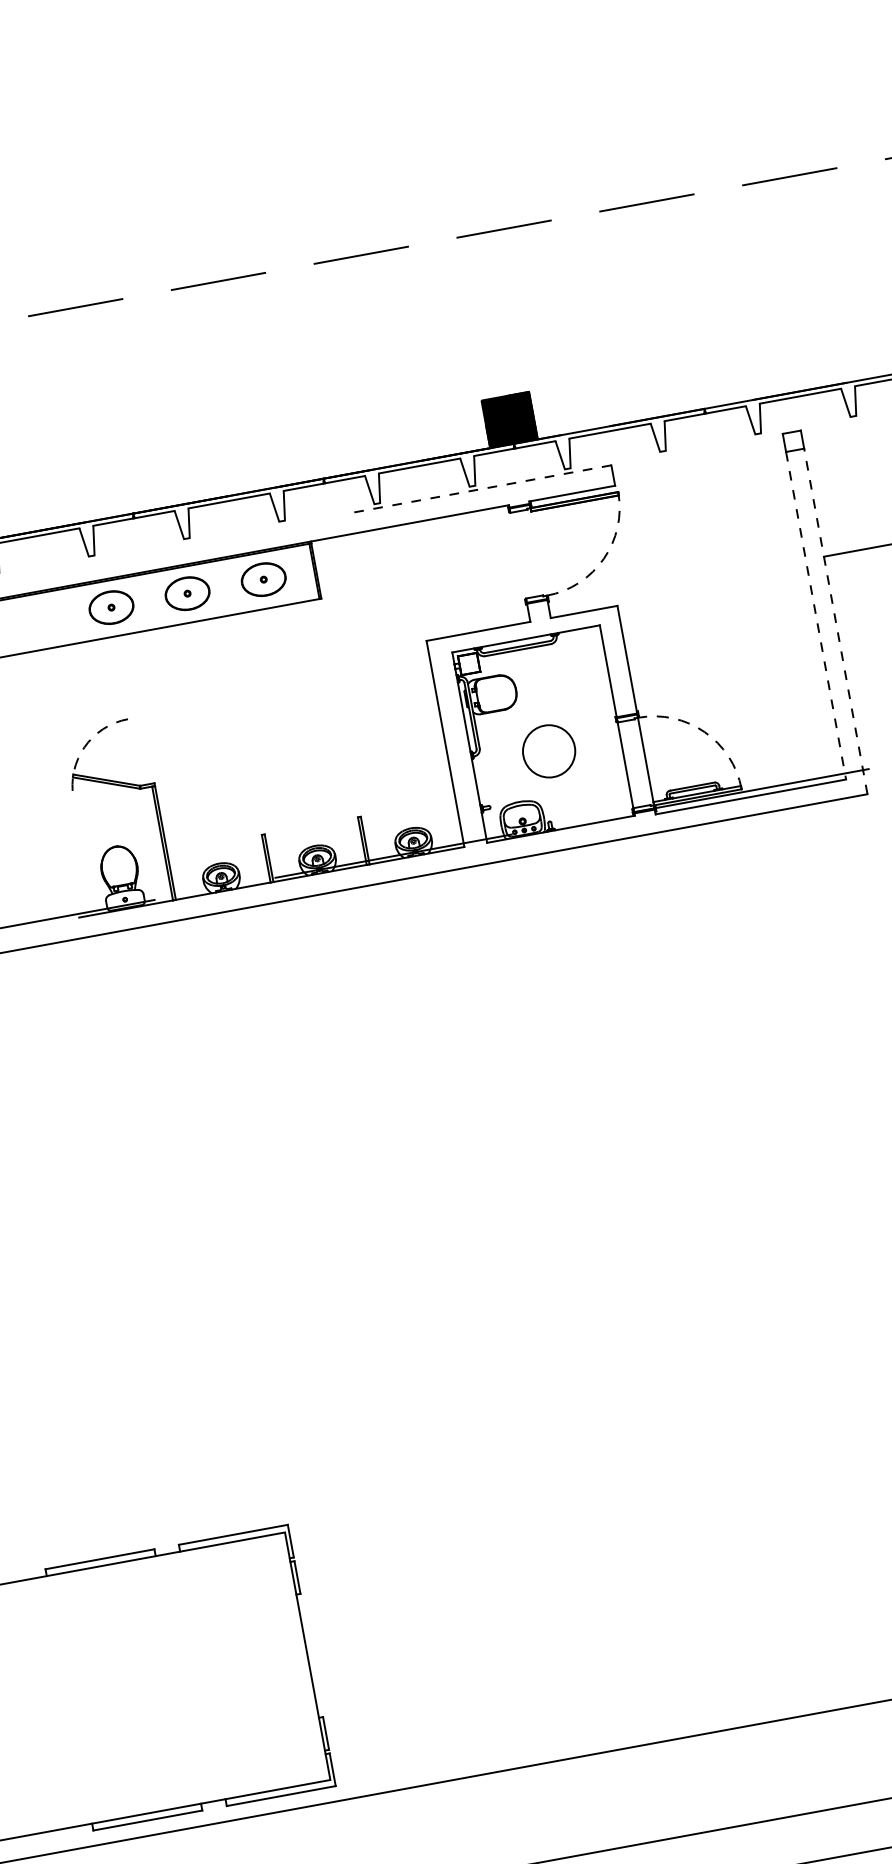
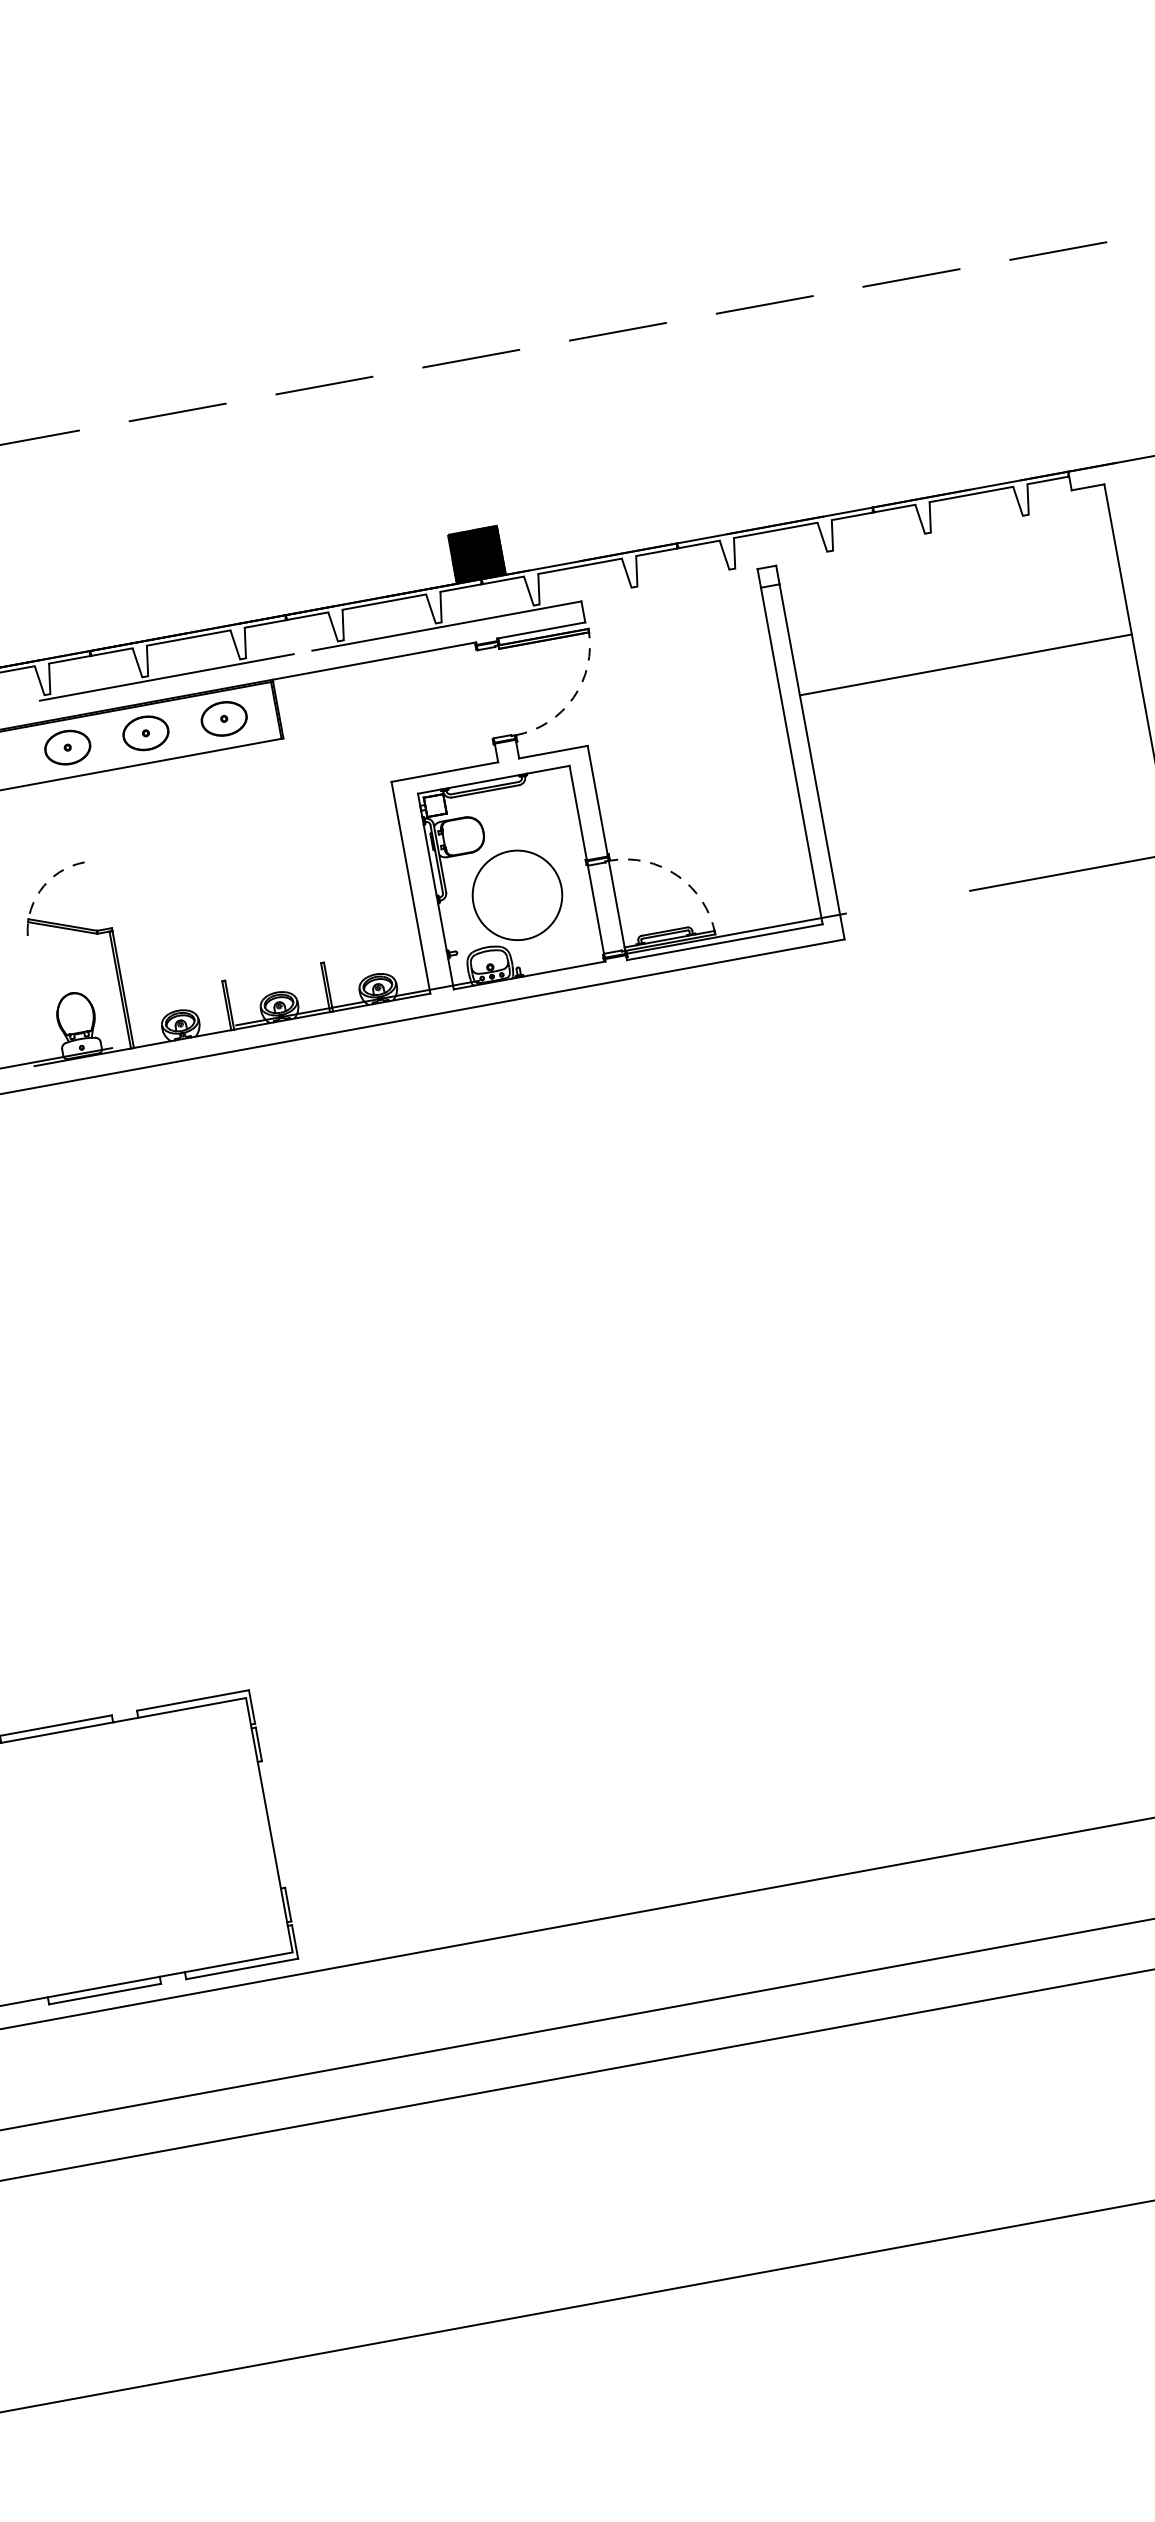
line: (480, 489) -> (446, 626), dashed -> solid
line: (207, 539) -> (166, 677), added
line: (815, 616) -> (791, 756), dashed -> solid
line: (836, 621) -> (812, 761), dashed -> solid
circle: (549, 751) -> (517, 895), size x1.67

